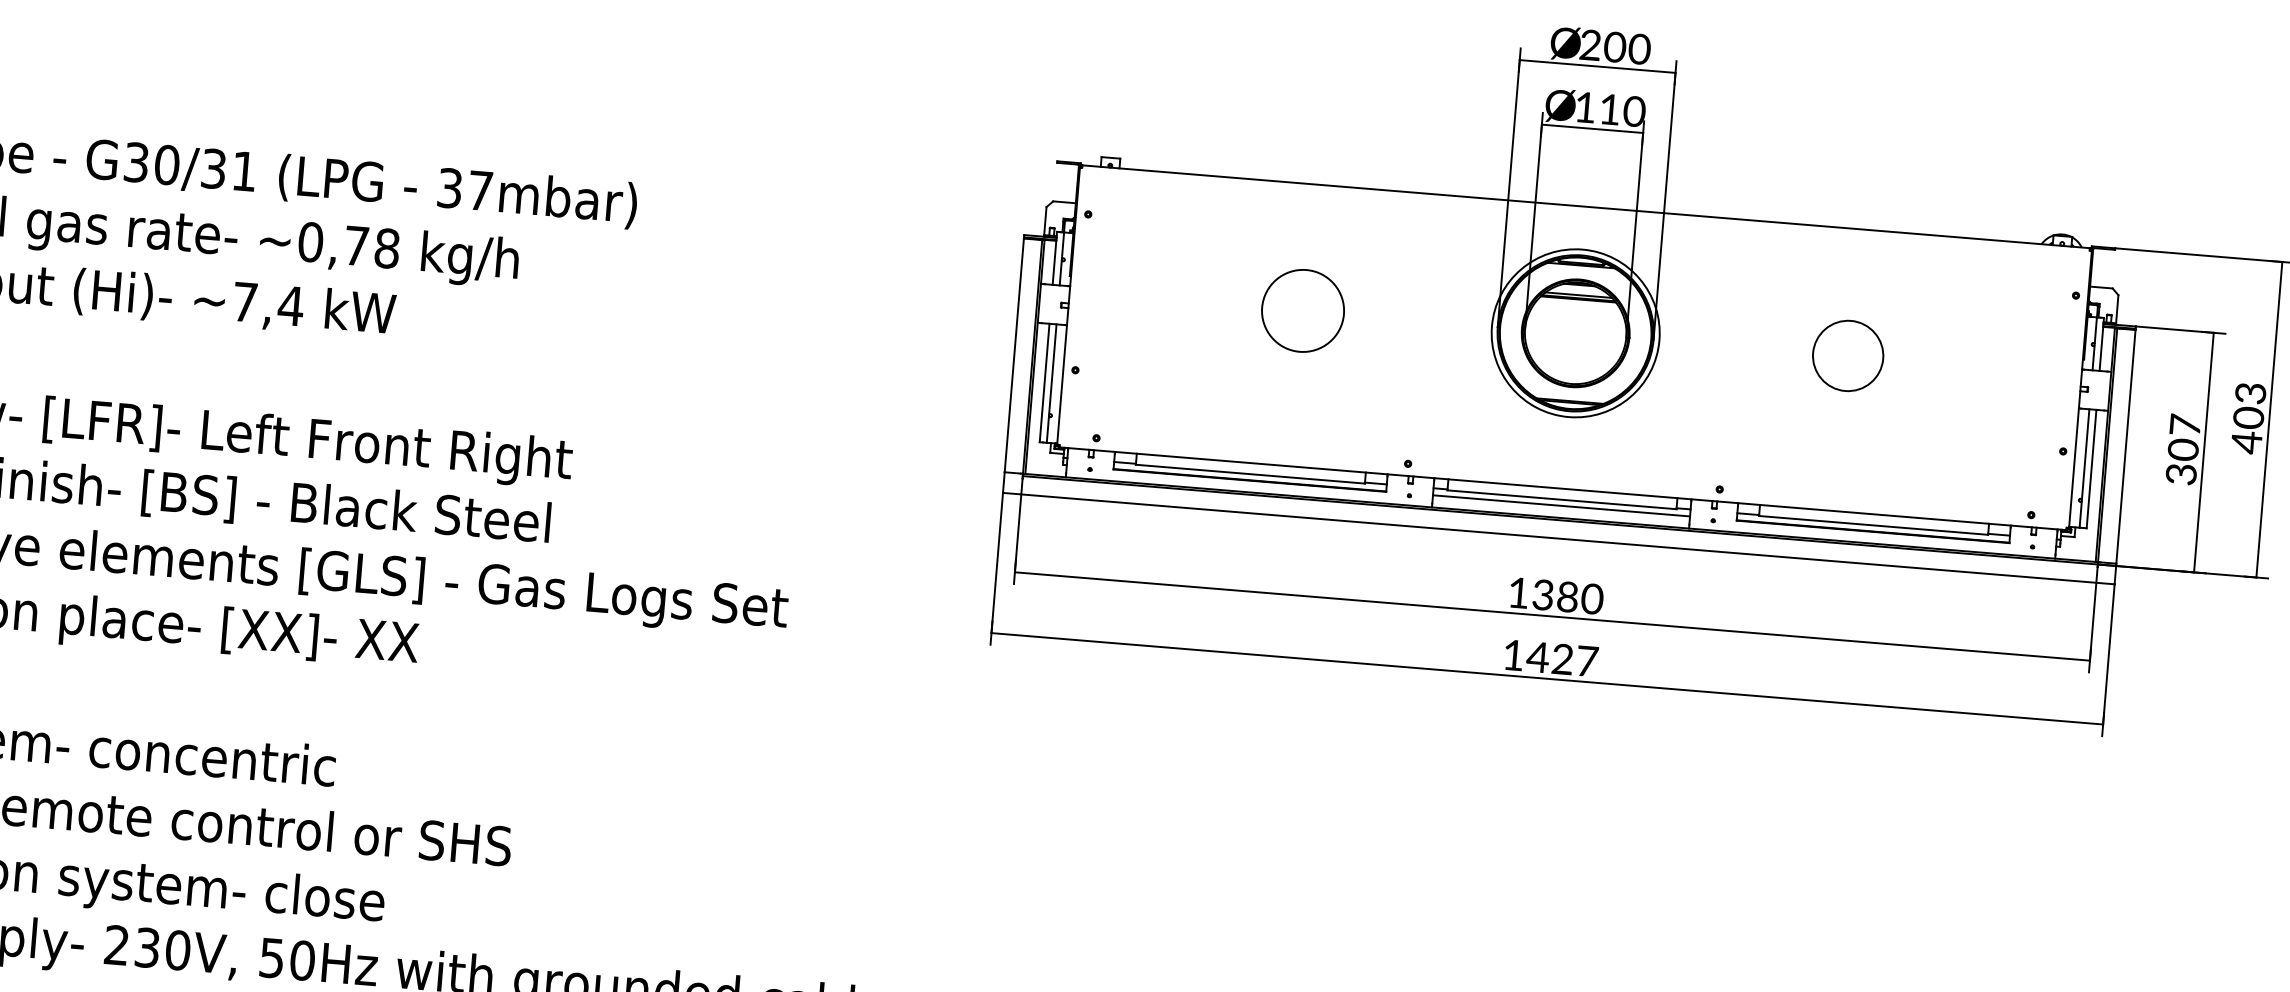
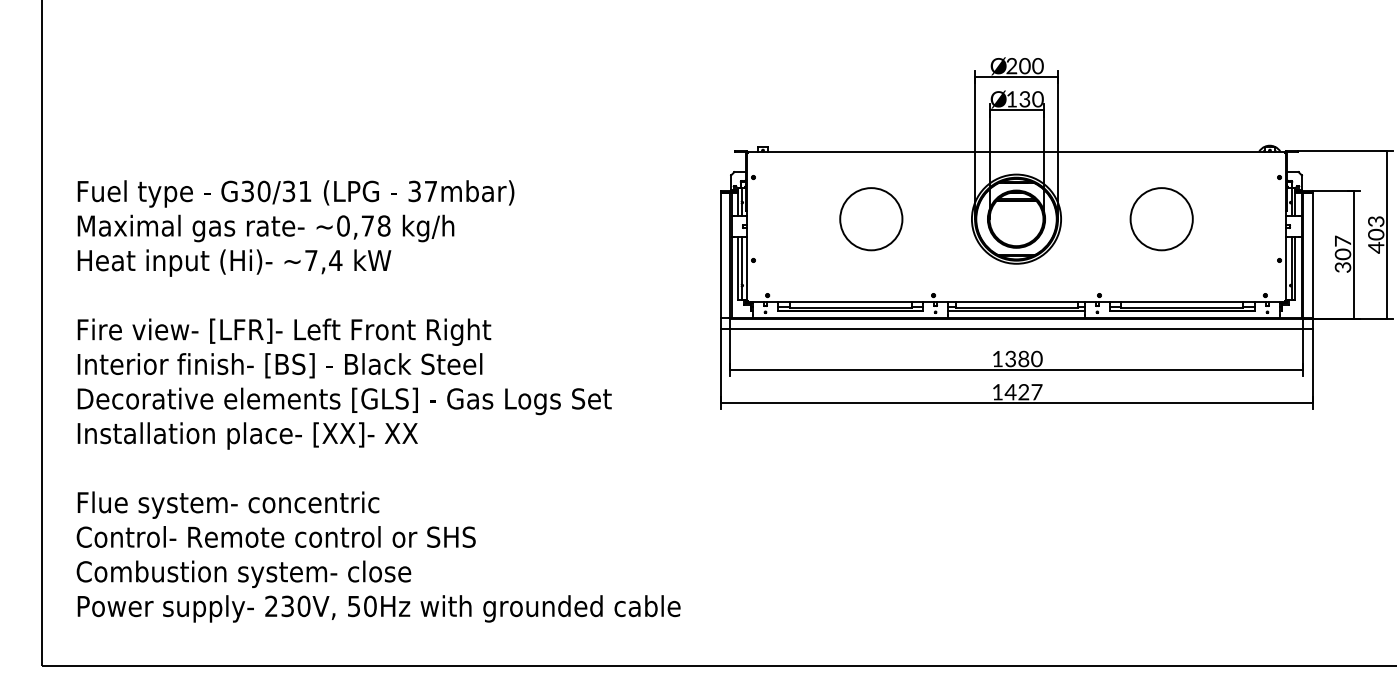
text: (1609, 109) -> (1024, 99), 110 -> 130
circle: (1303, 311) -> (871, 219), size x1.43
circle: (1847, 356) -> (1161, 219), size x1.67

